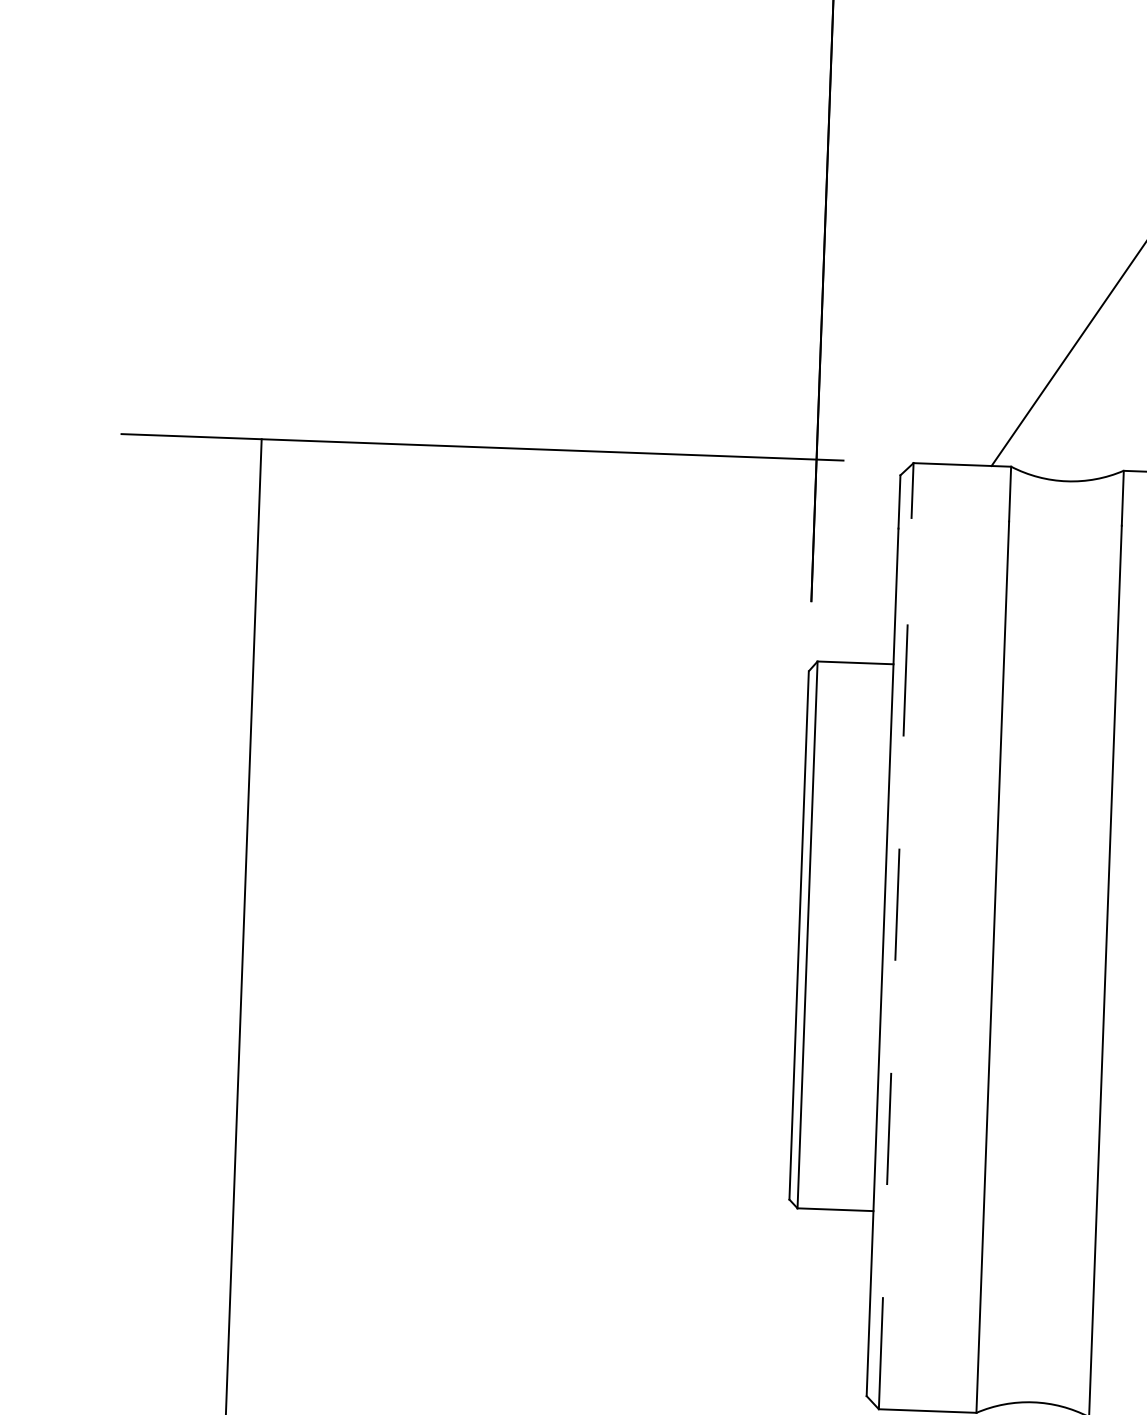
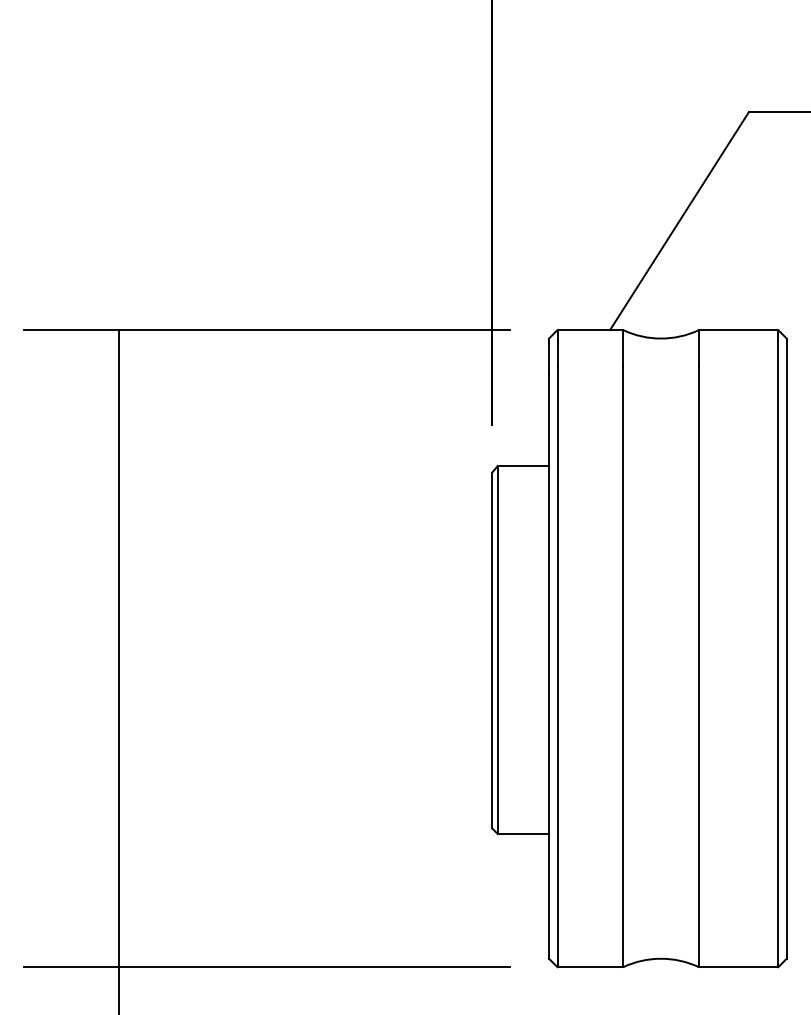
line: (895, 962) -> (557, 666), dashed -> solid
line: (448, 1393) -> (267, 967), added

